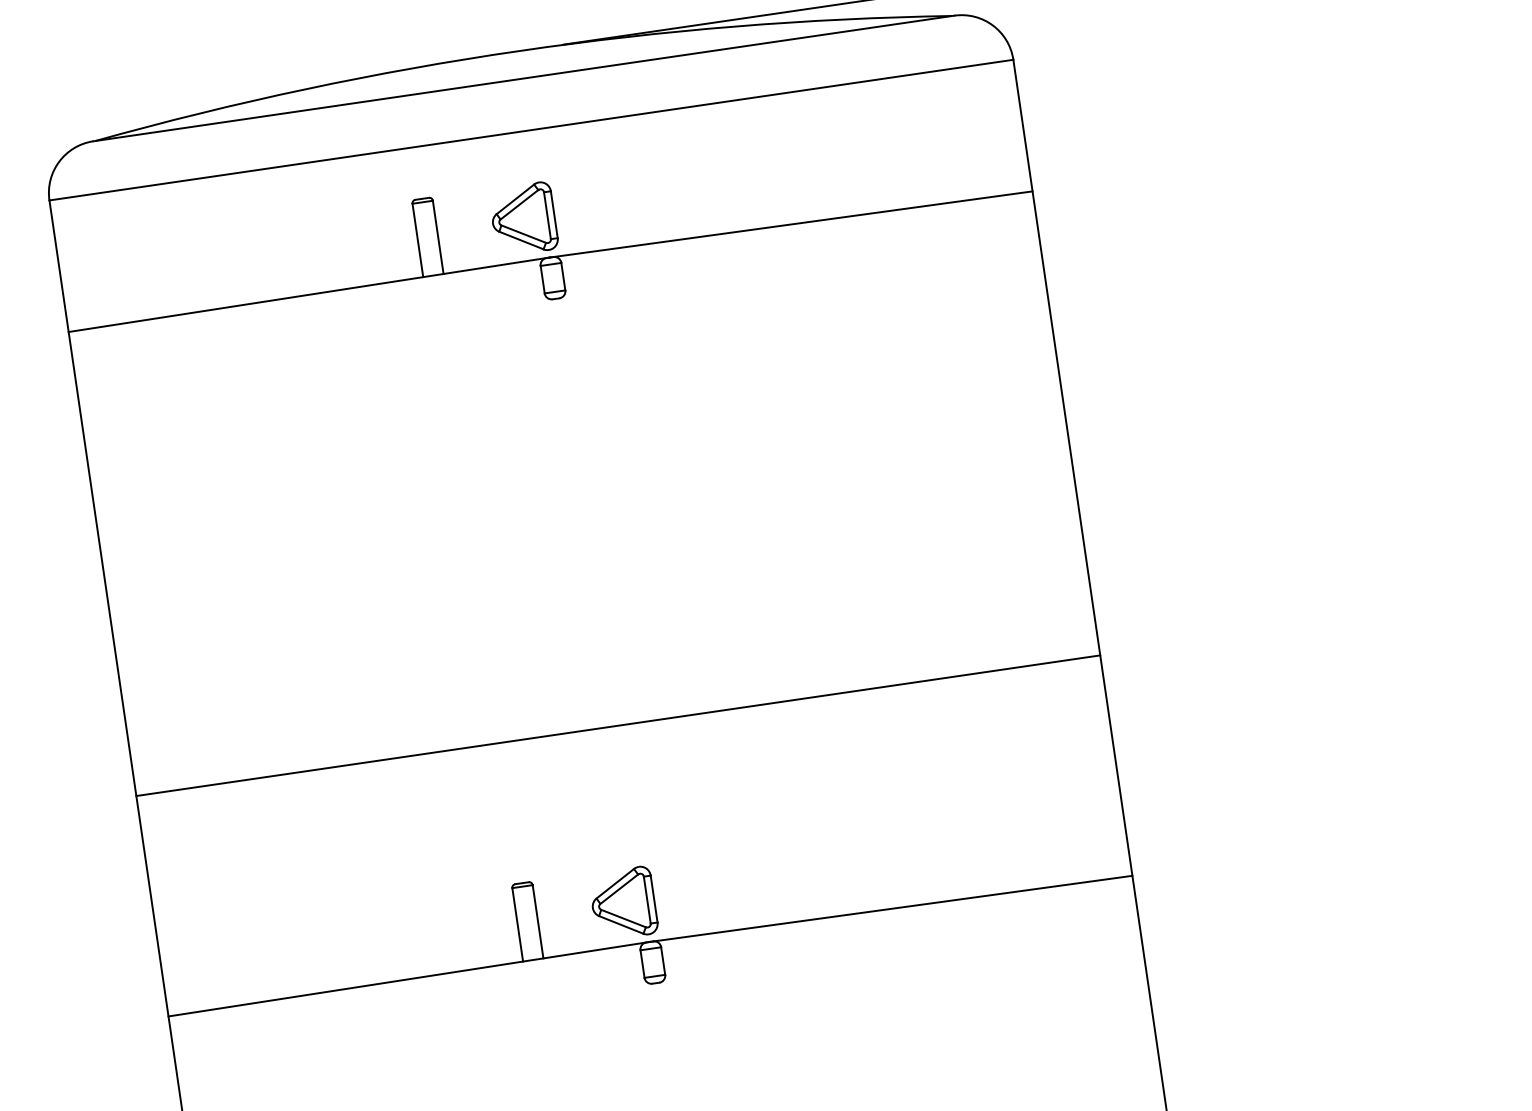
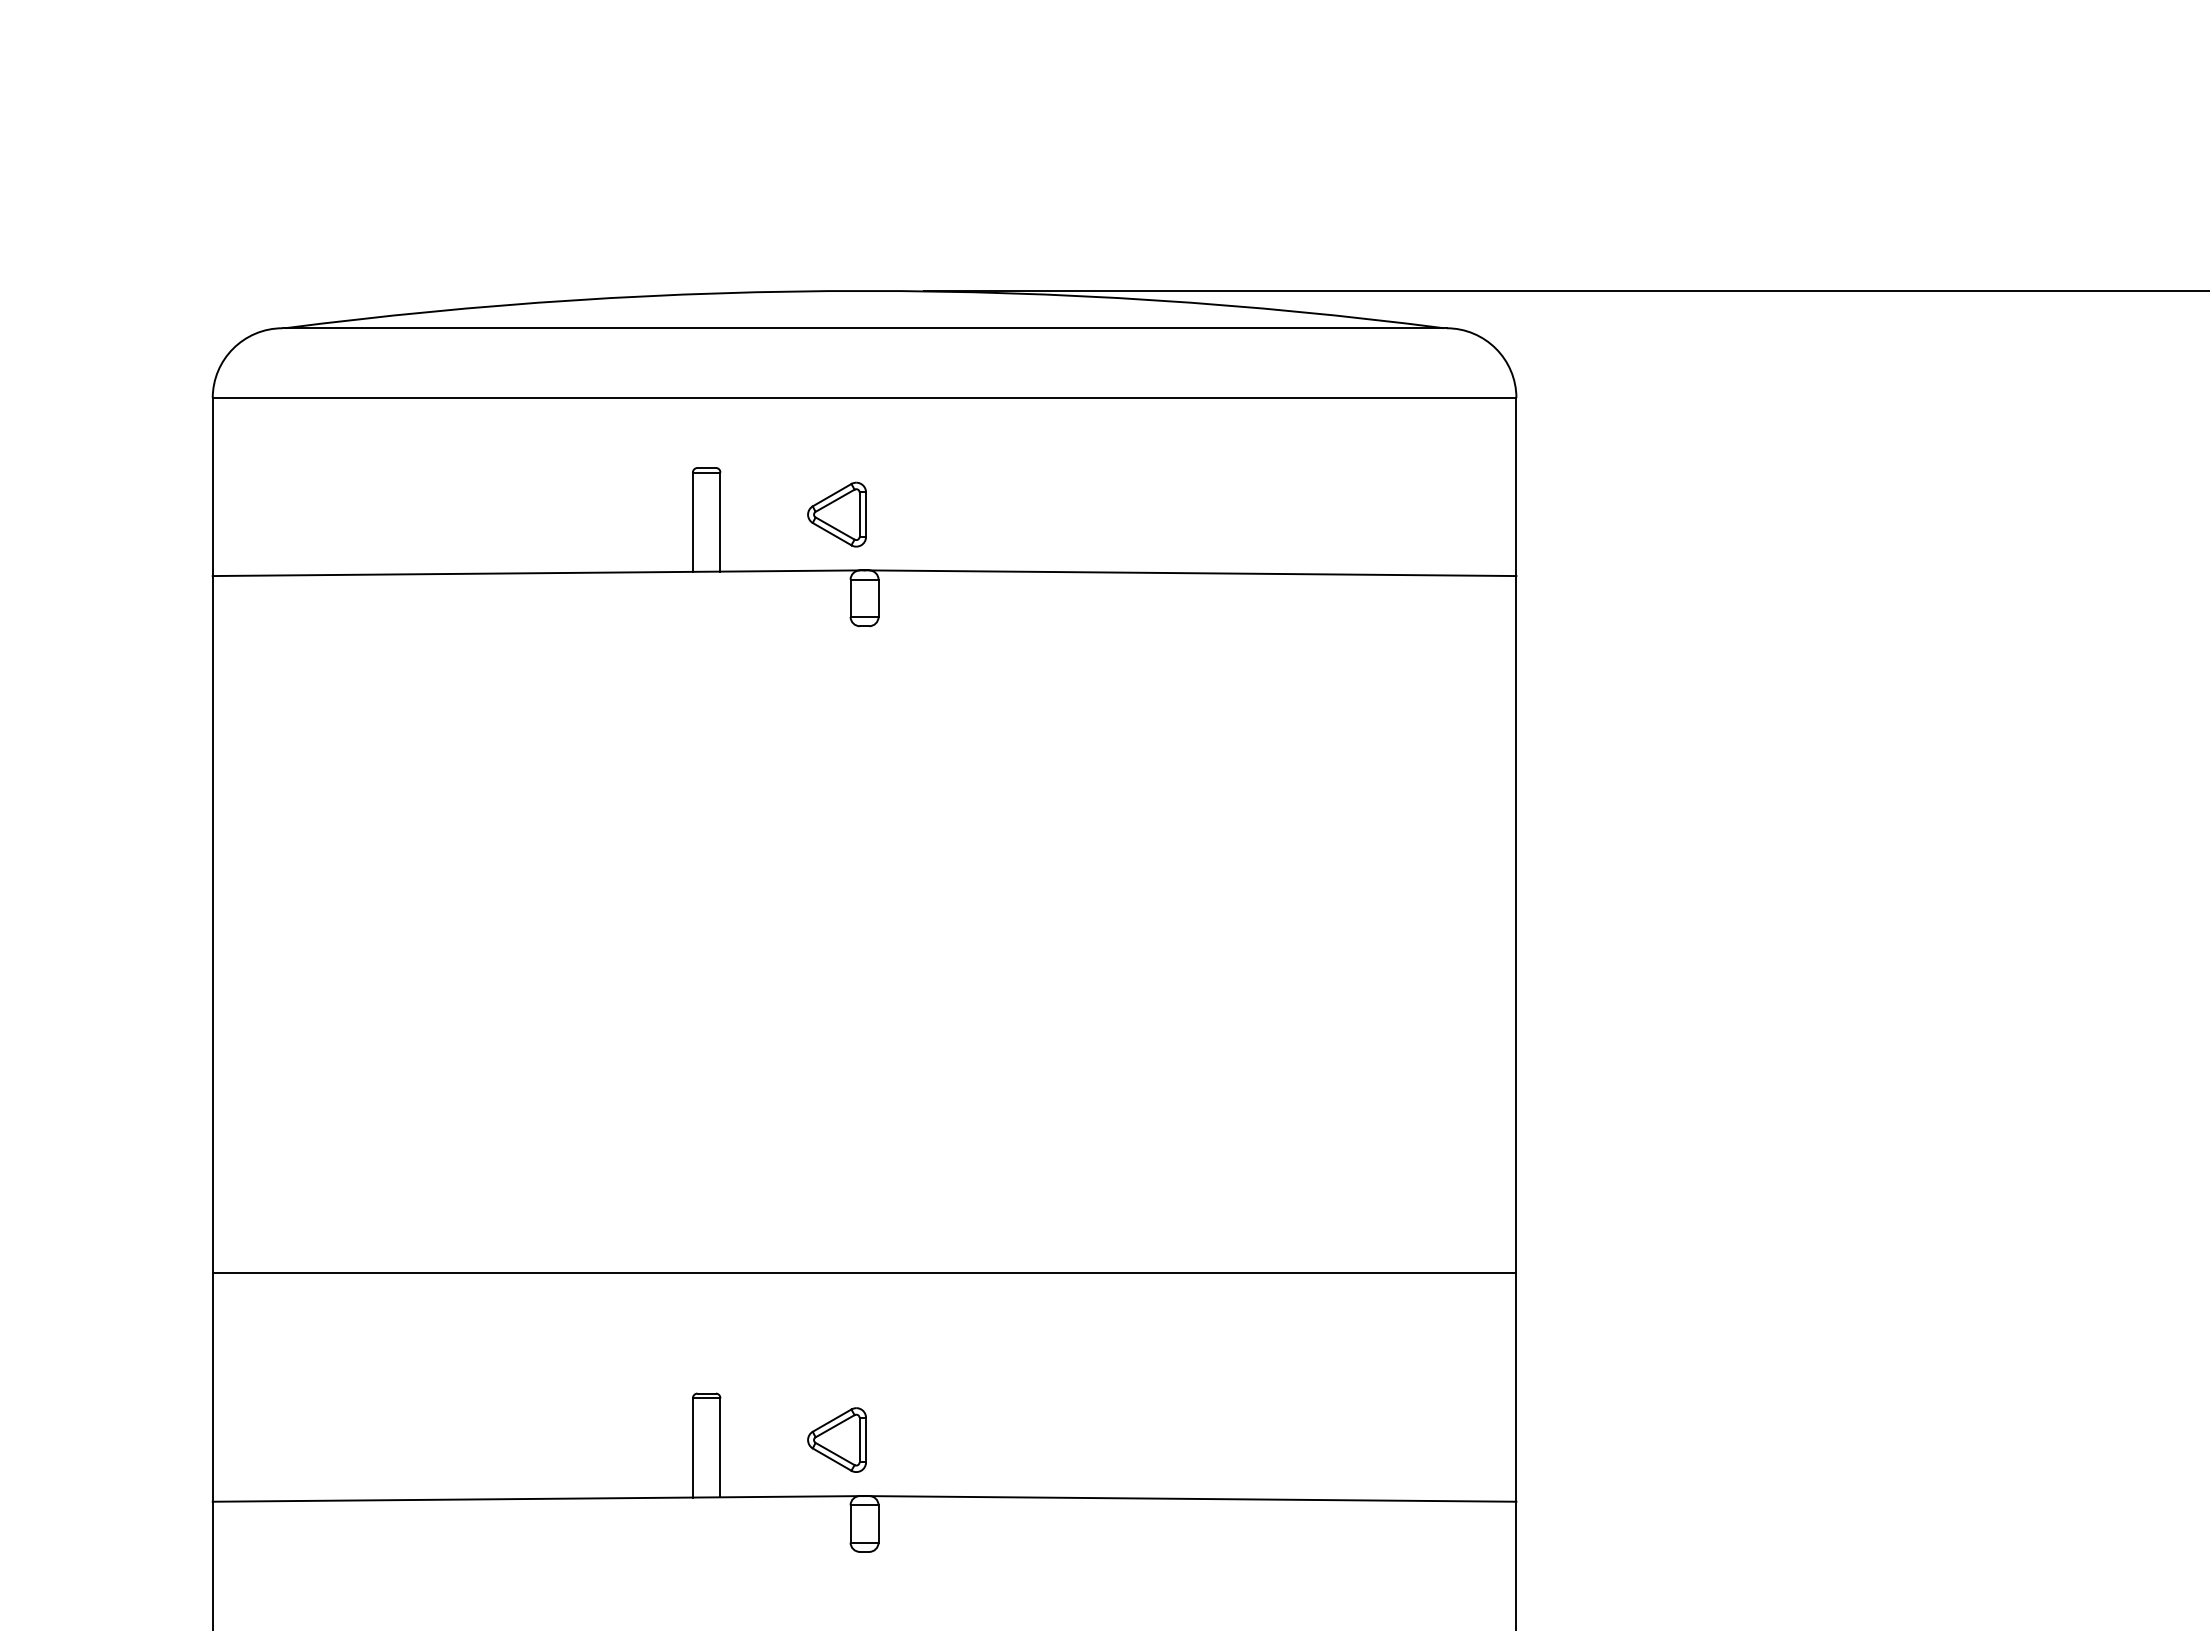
part: (523, 219) -> (836, 514), size x0.7
line: (618, 725) -> (864, 1272), moved
part: (622, 903) -> (836, 1439), size x0.7

